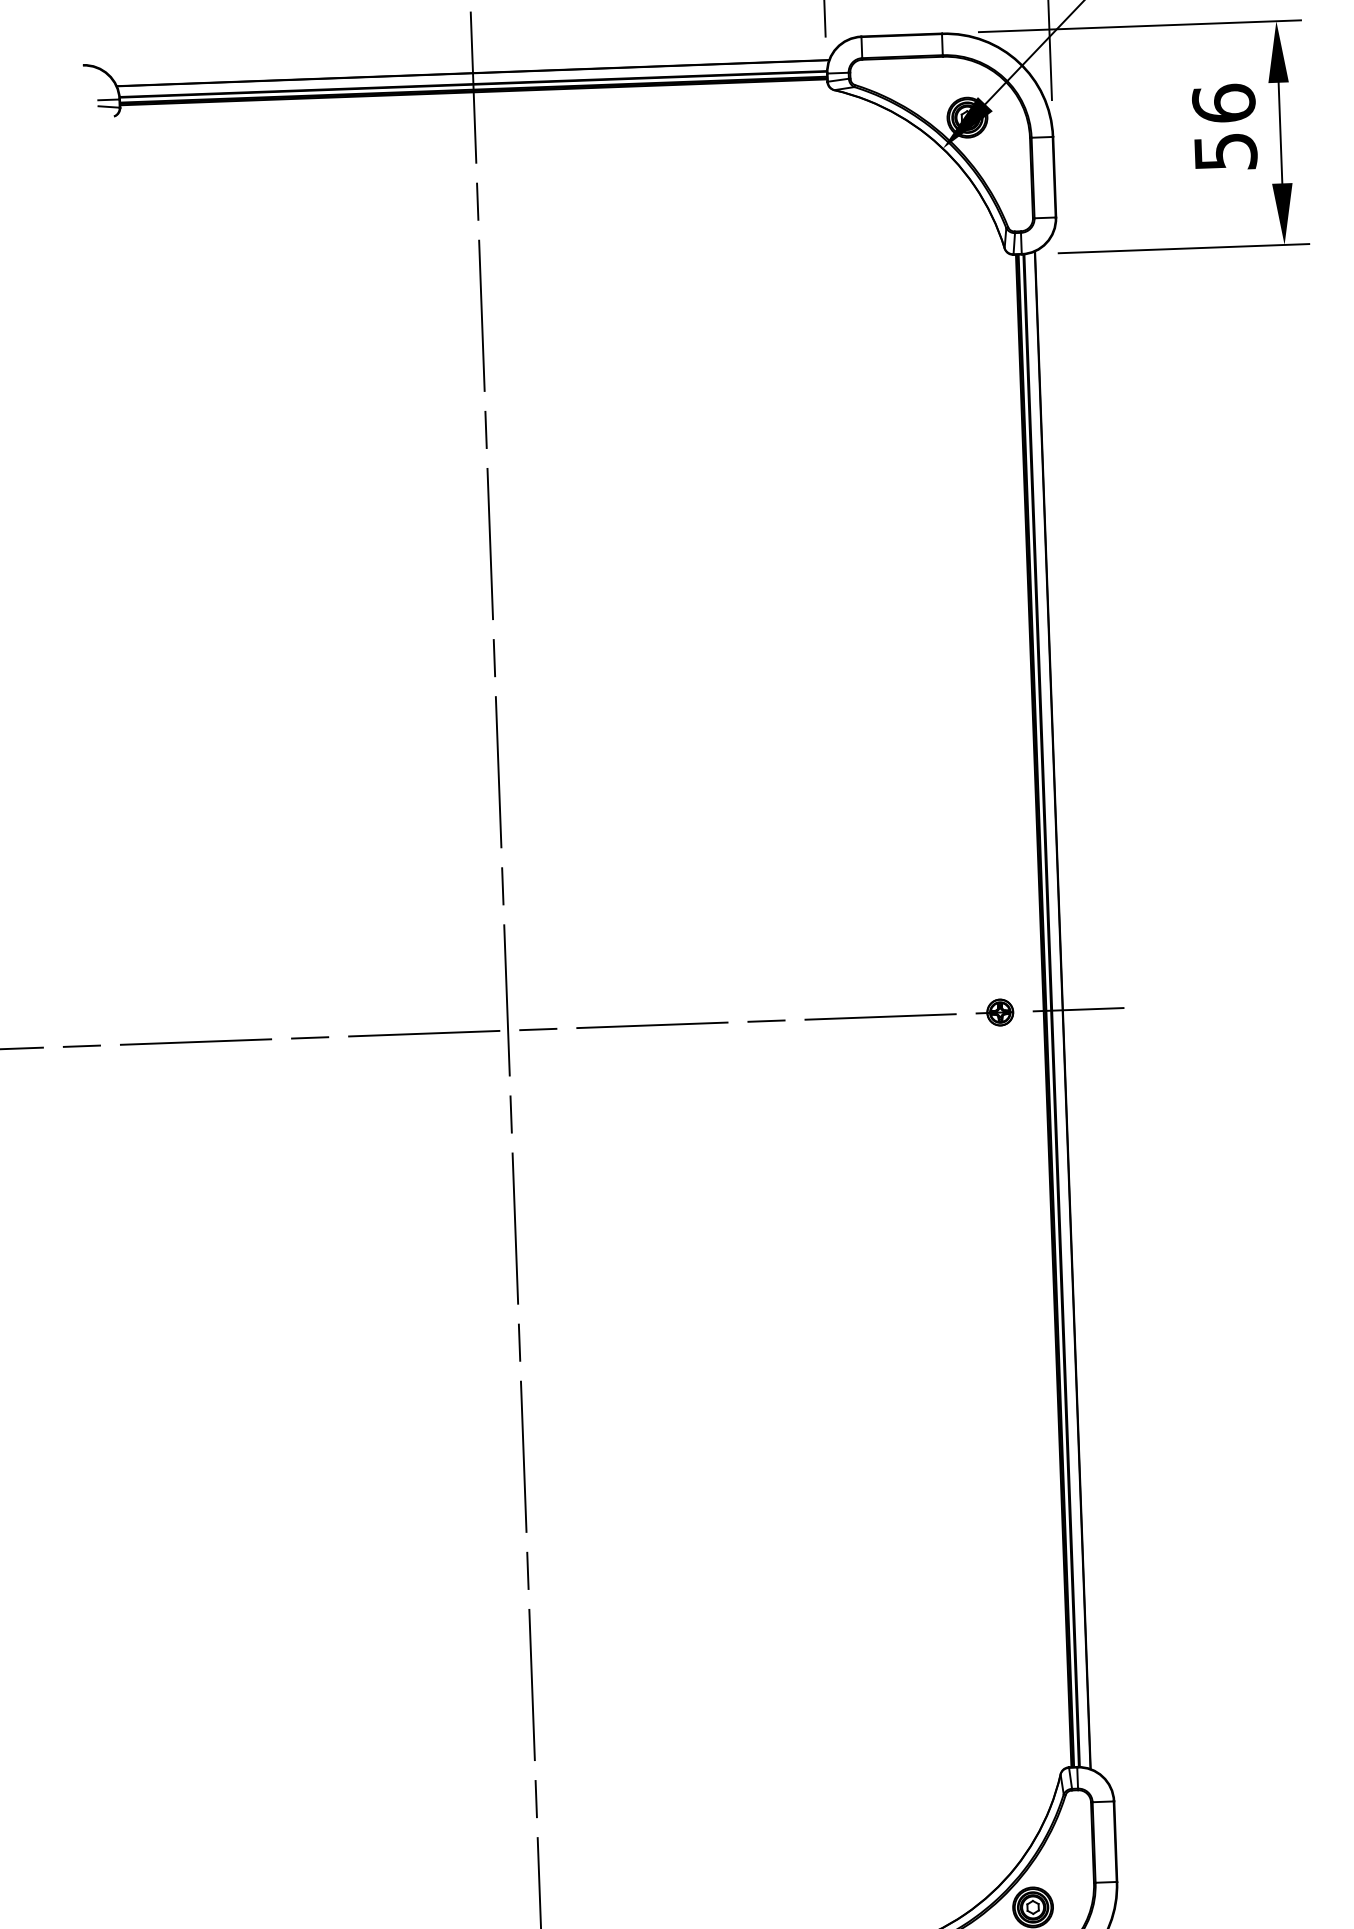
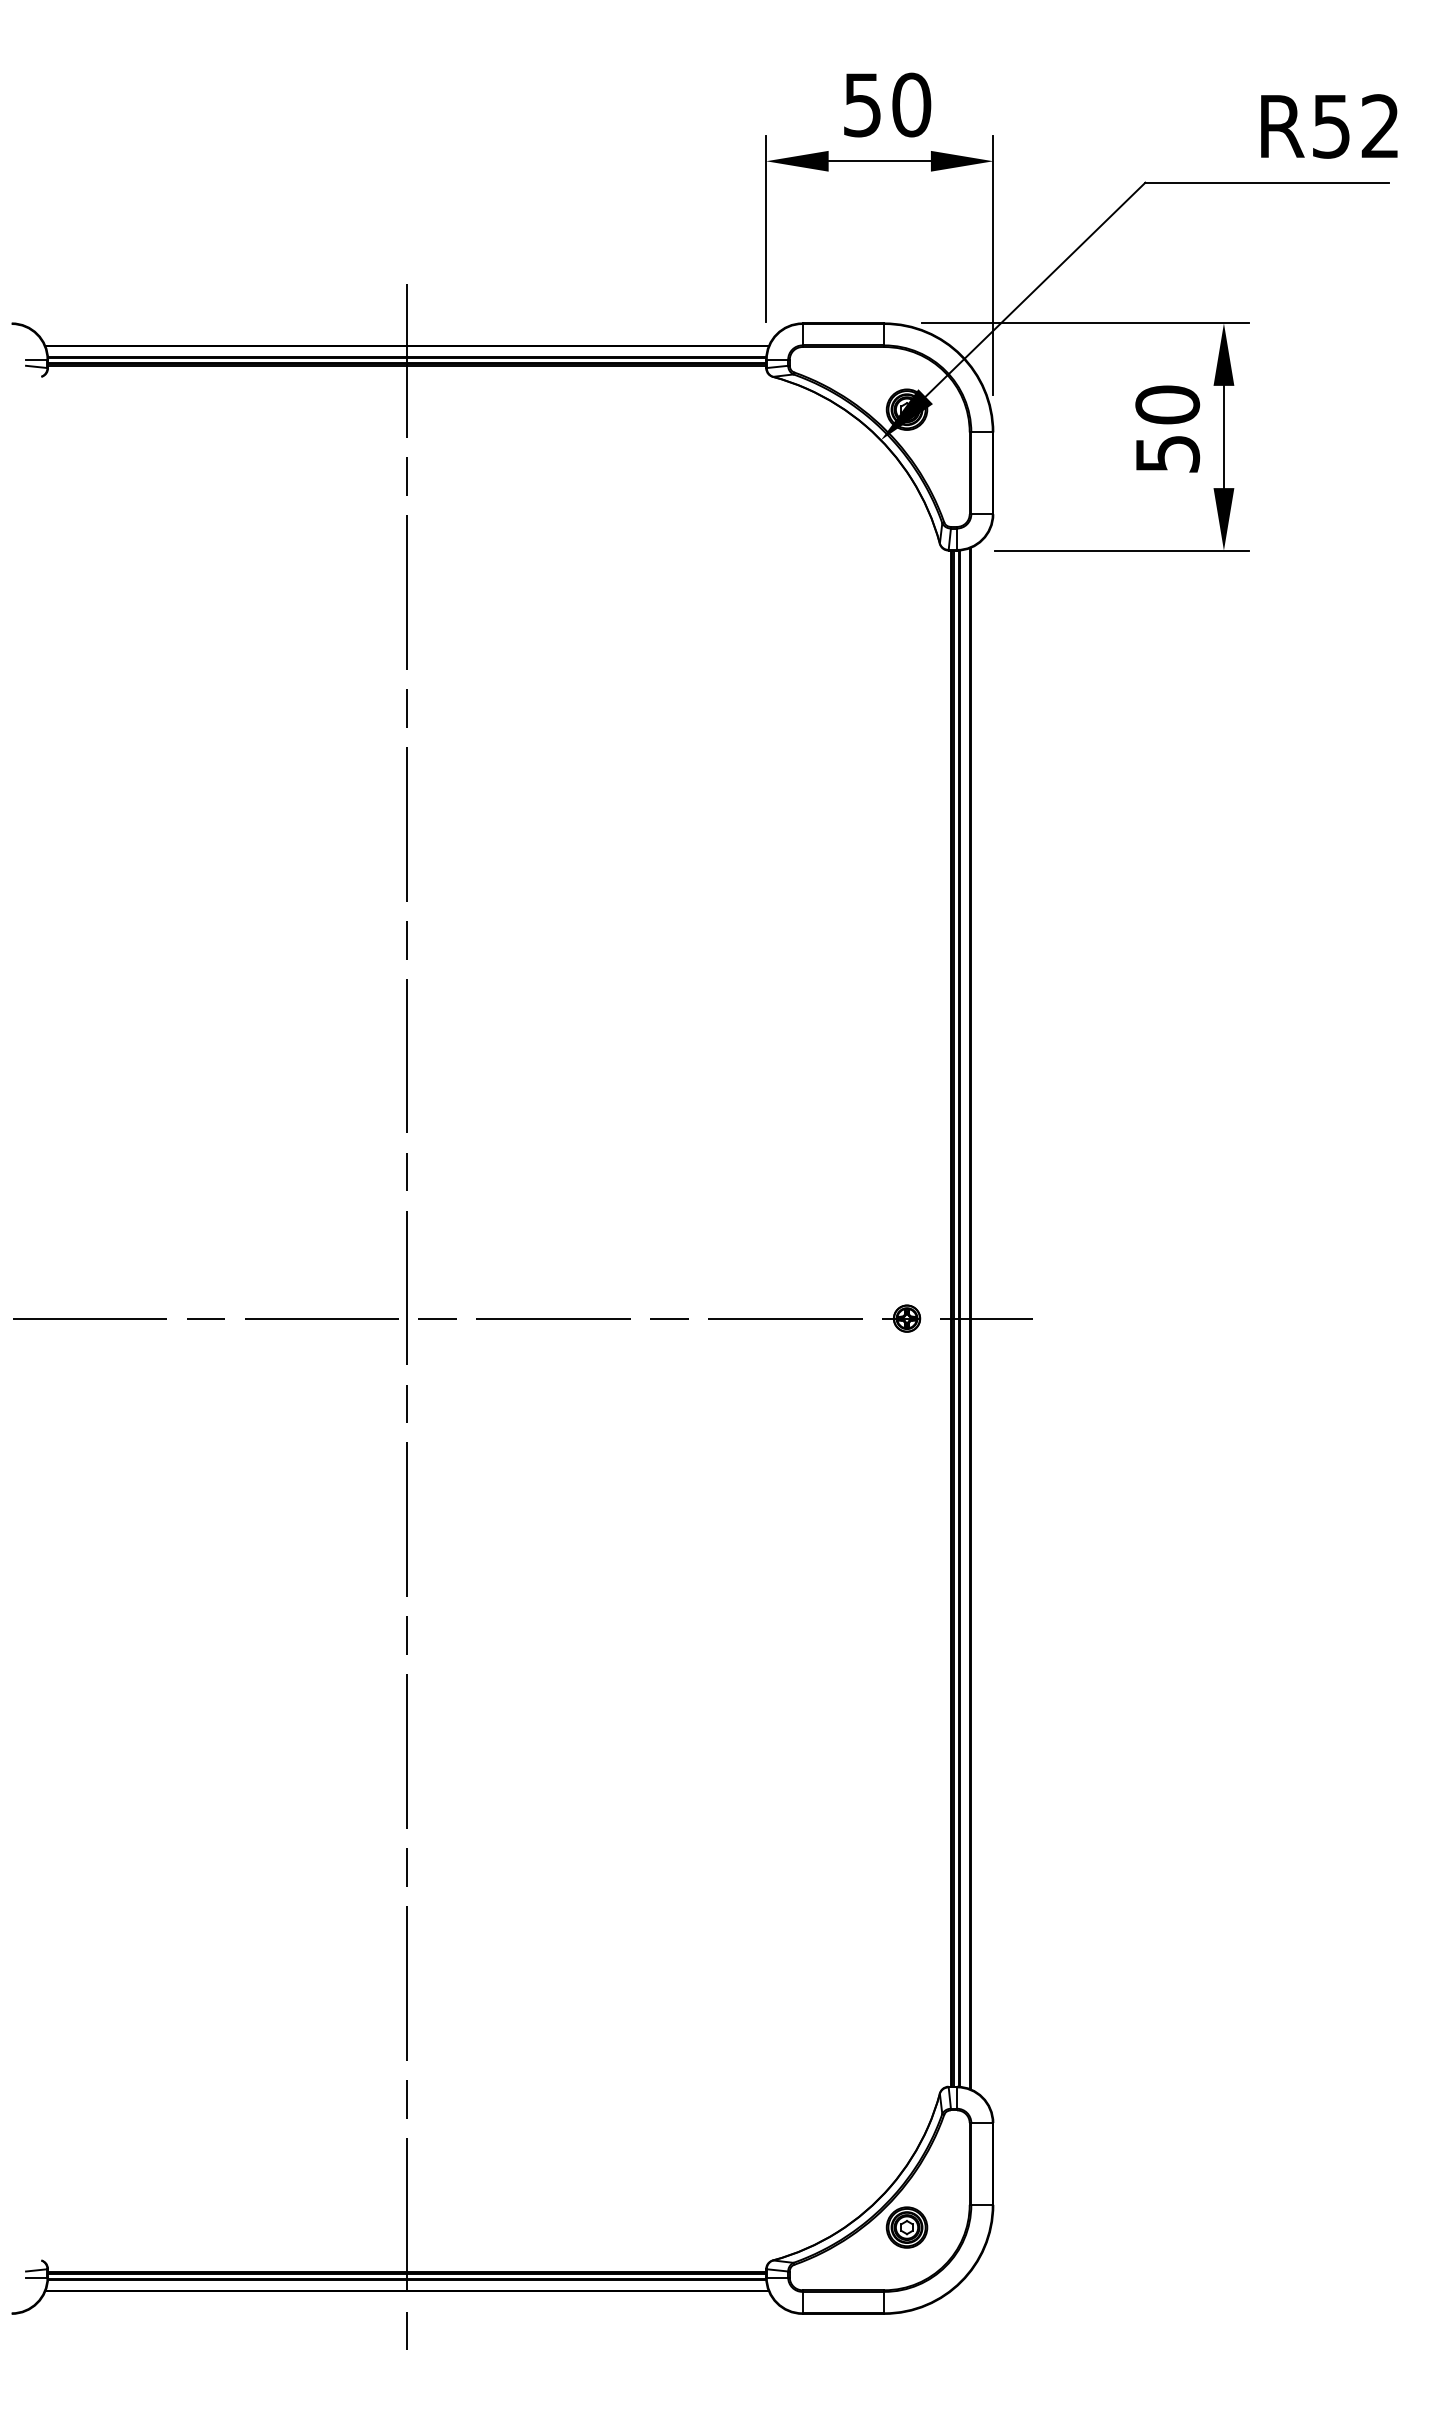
text: (1223, 103) -> (1167, 404), 56 -> 50

